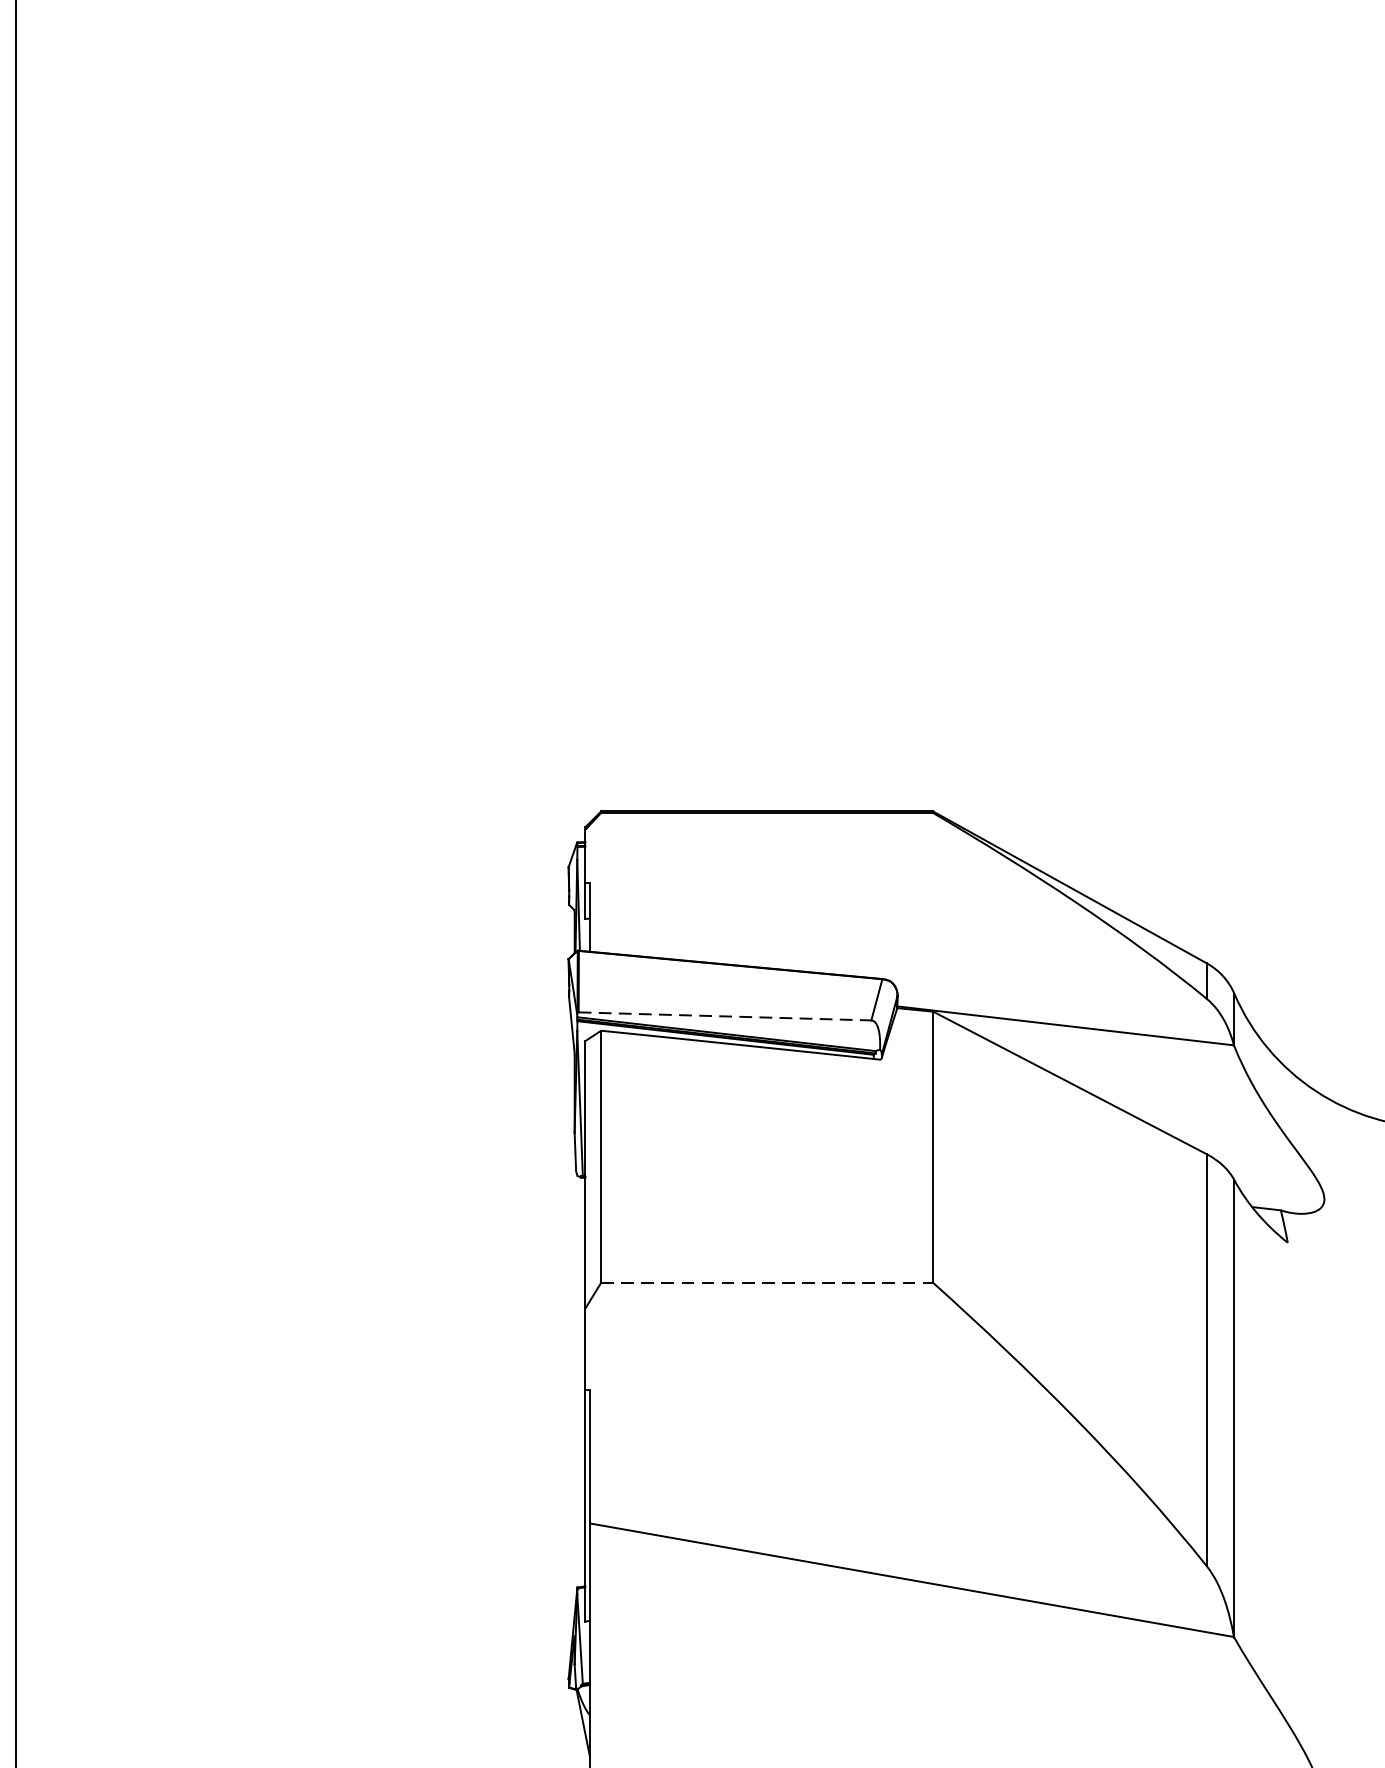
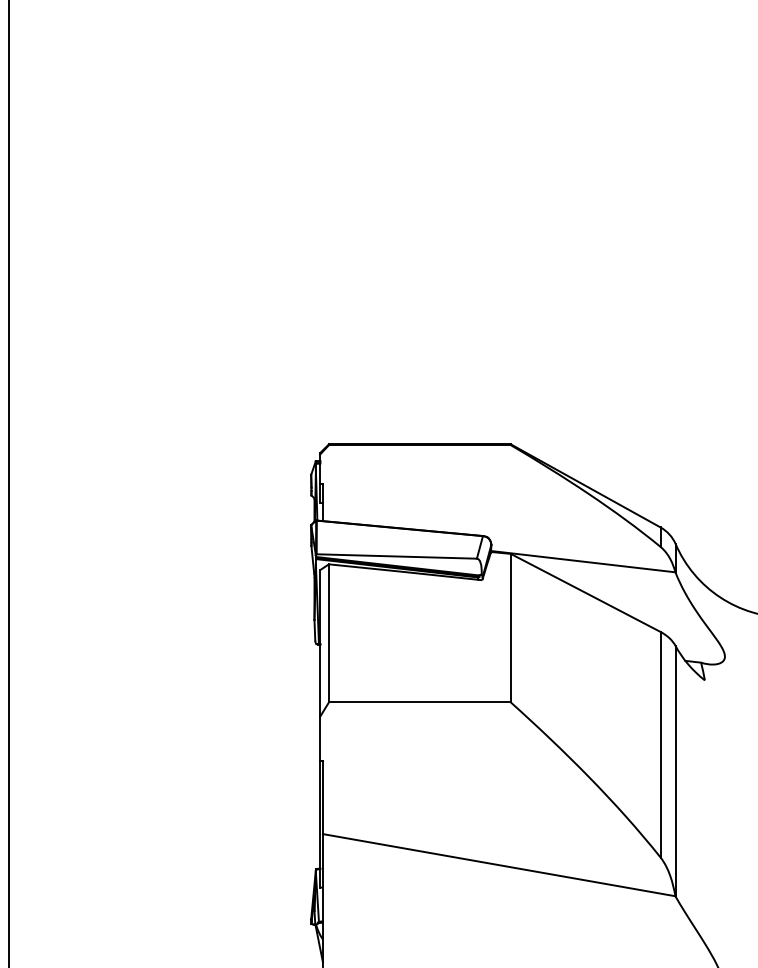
line: (726, 1016) -> (397, 556), dashed -> solid
line: (766, 1283) -> (419, 702), dashed -> solid

